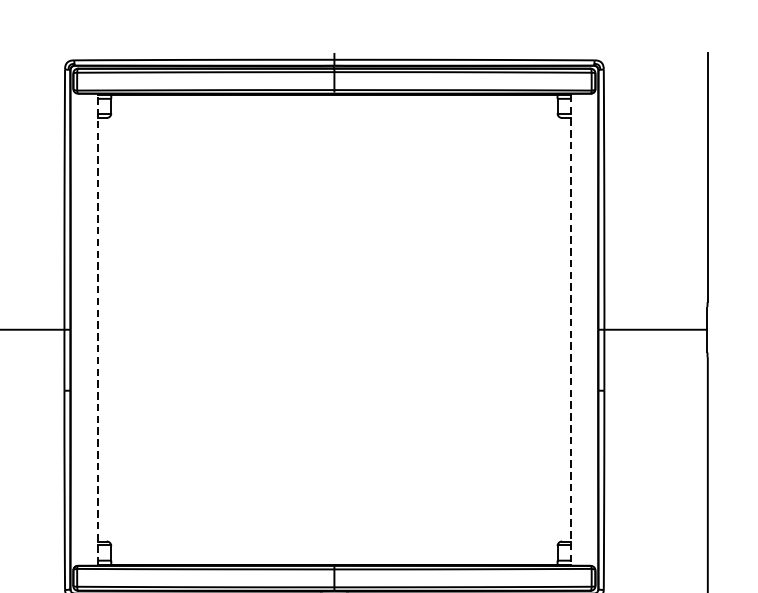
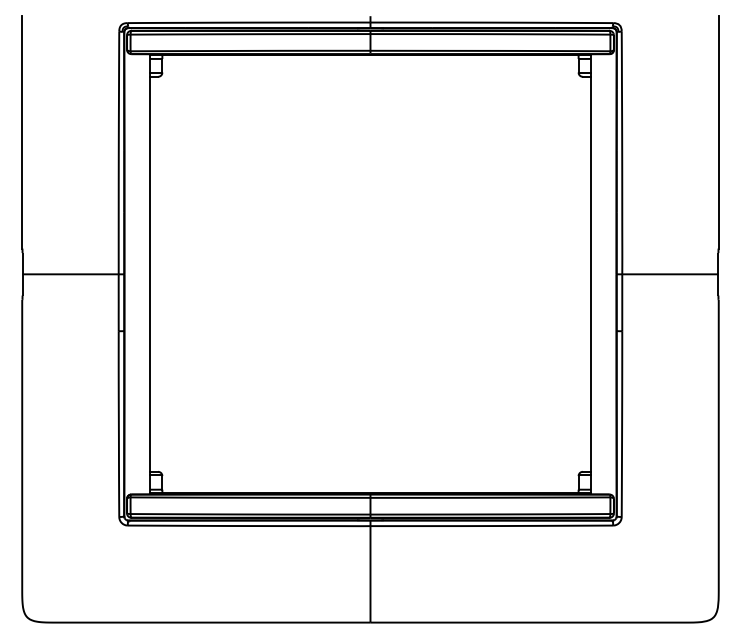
line: (98, 328) -> (150, 273), dashed -> solid
line: (570, 329) -> (590, 274), dashed -> solid

